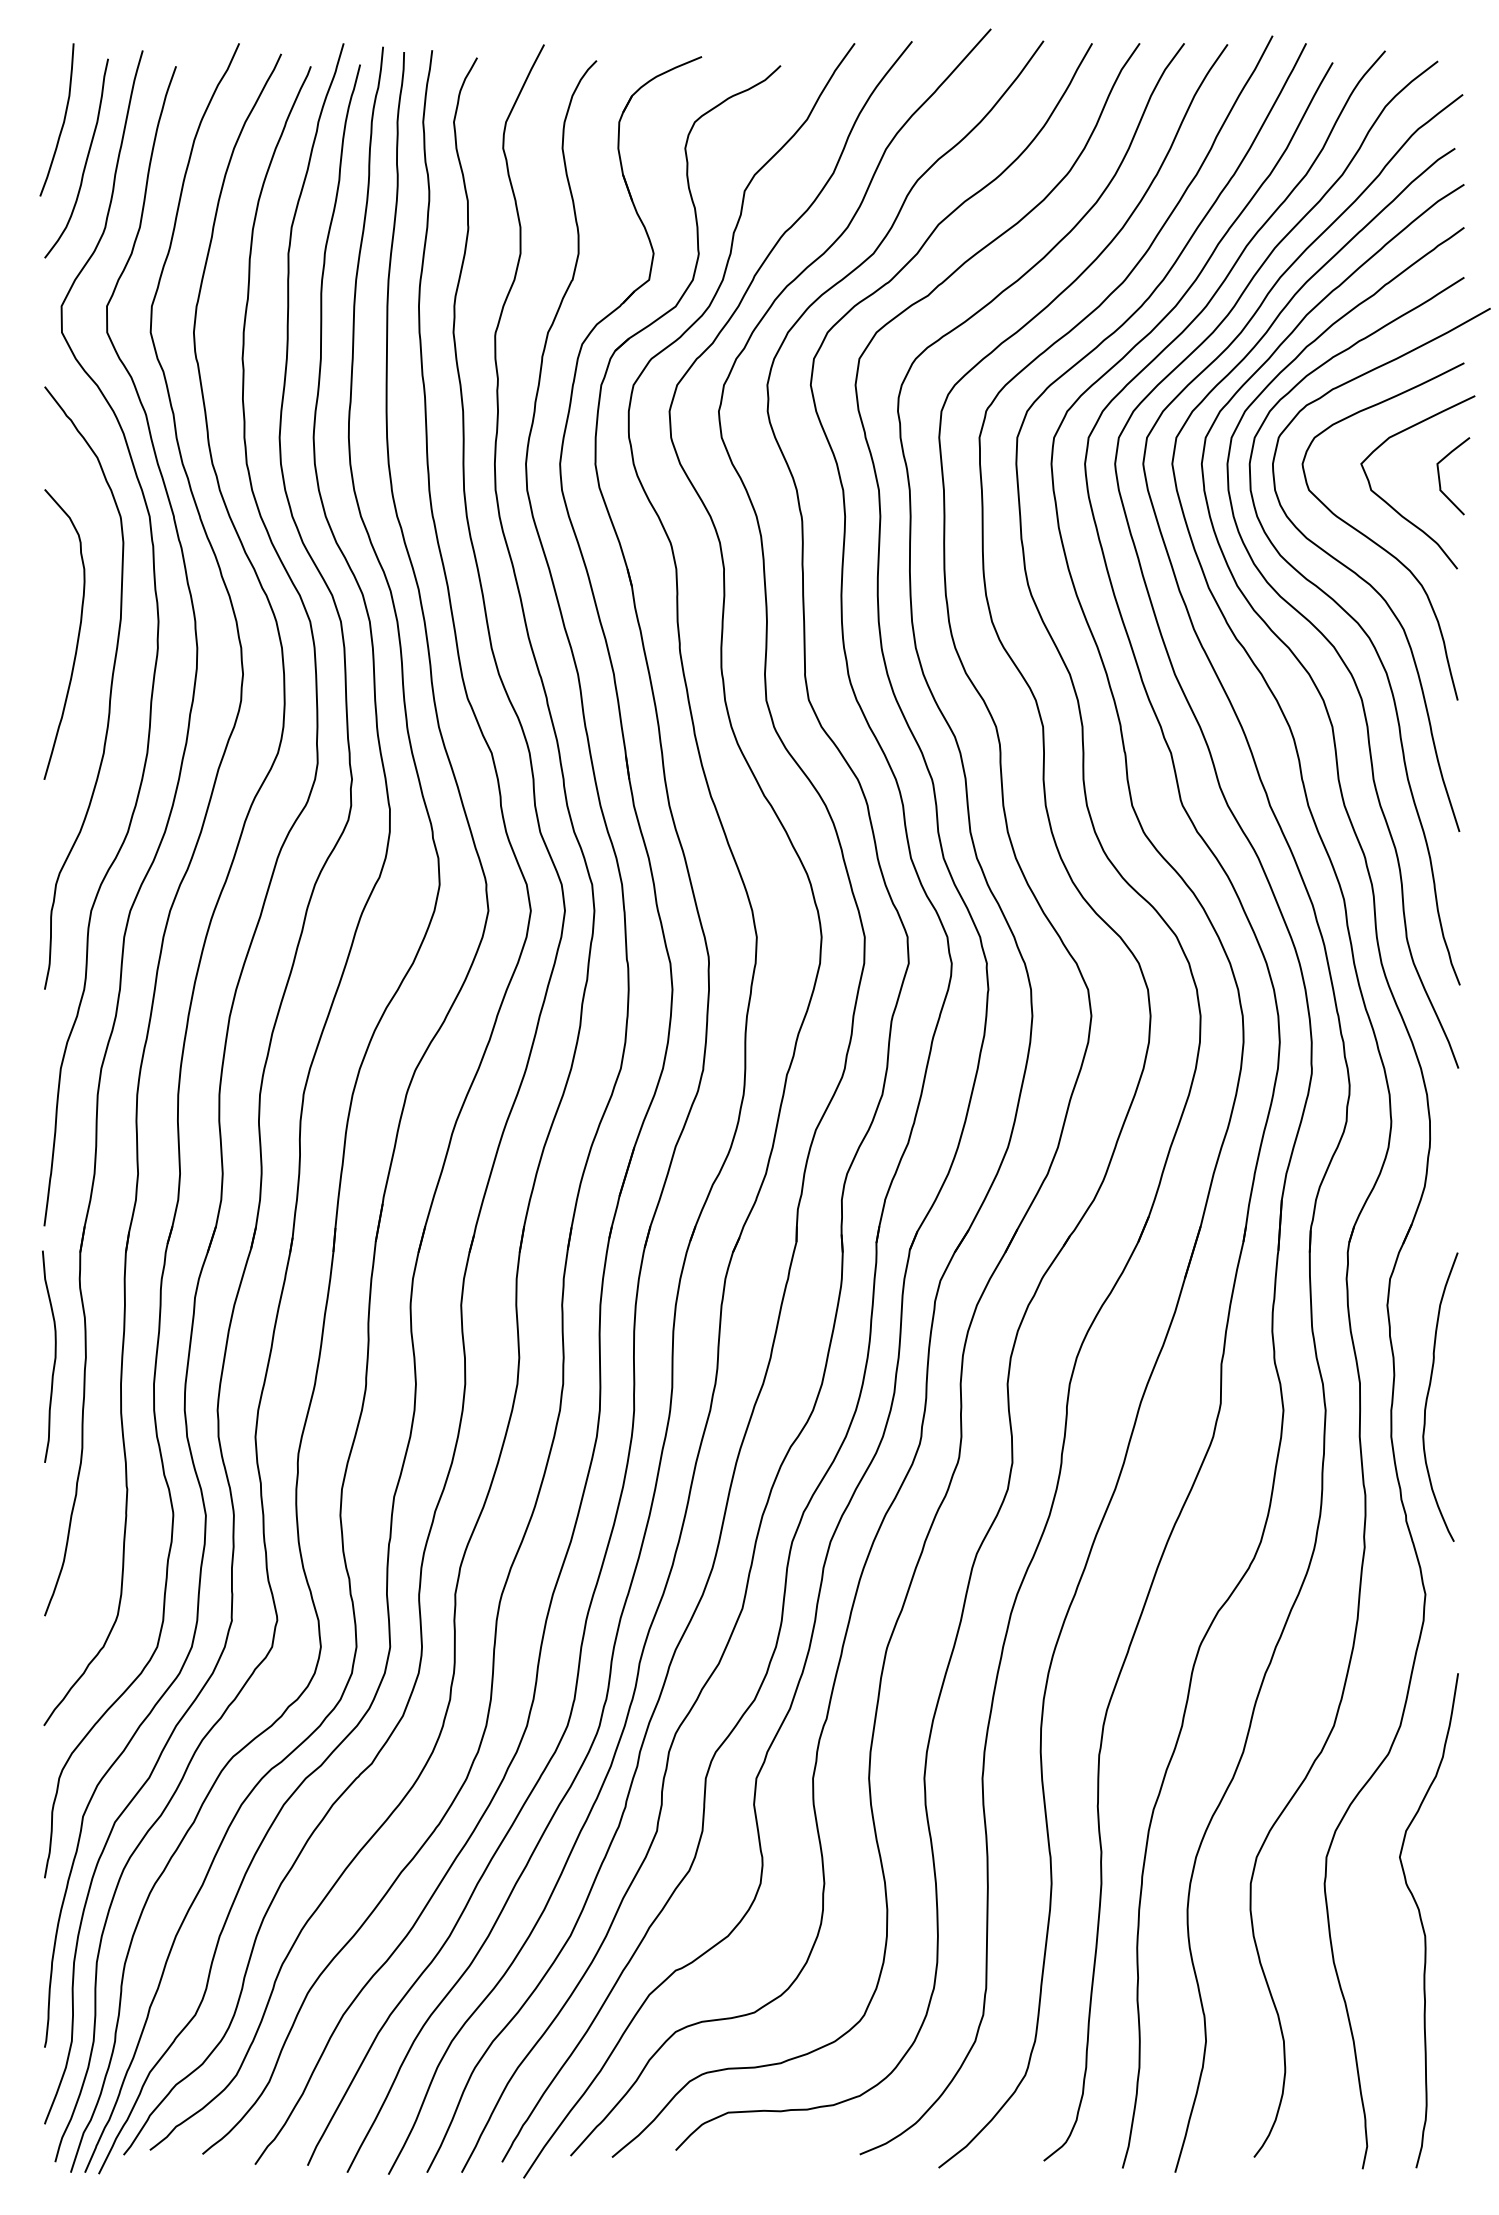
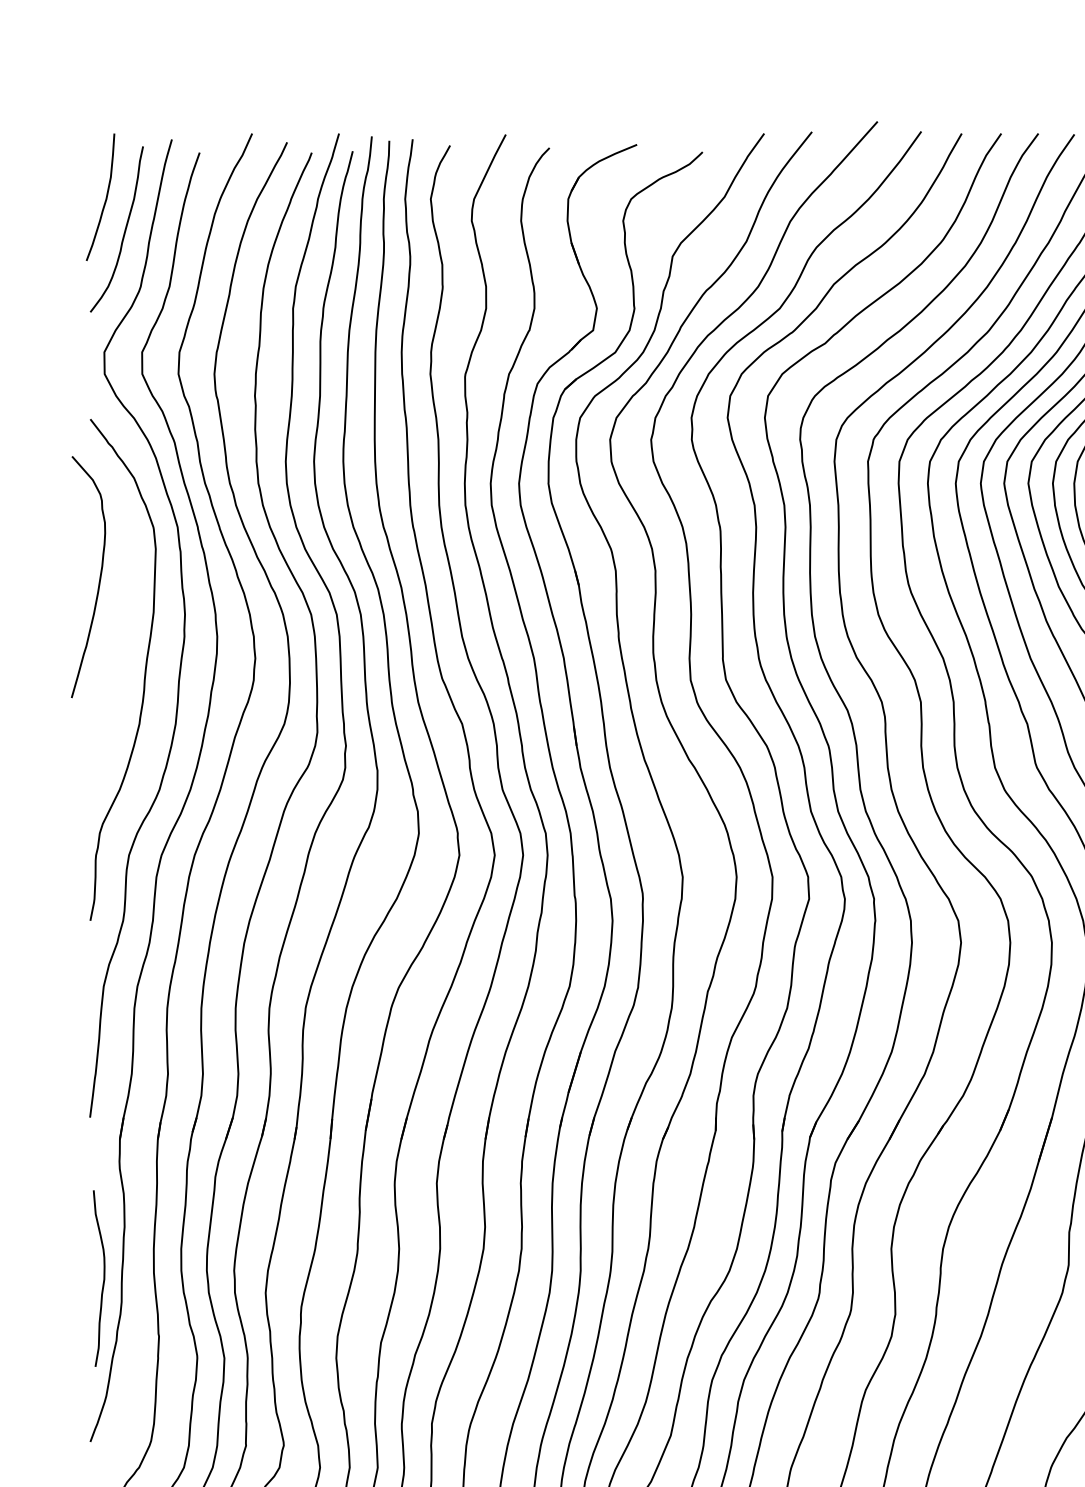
curve: (77, 636) -> (99, 578), moved
curve: (54, 1356) -> (103, 1278), moved

